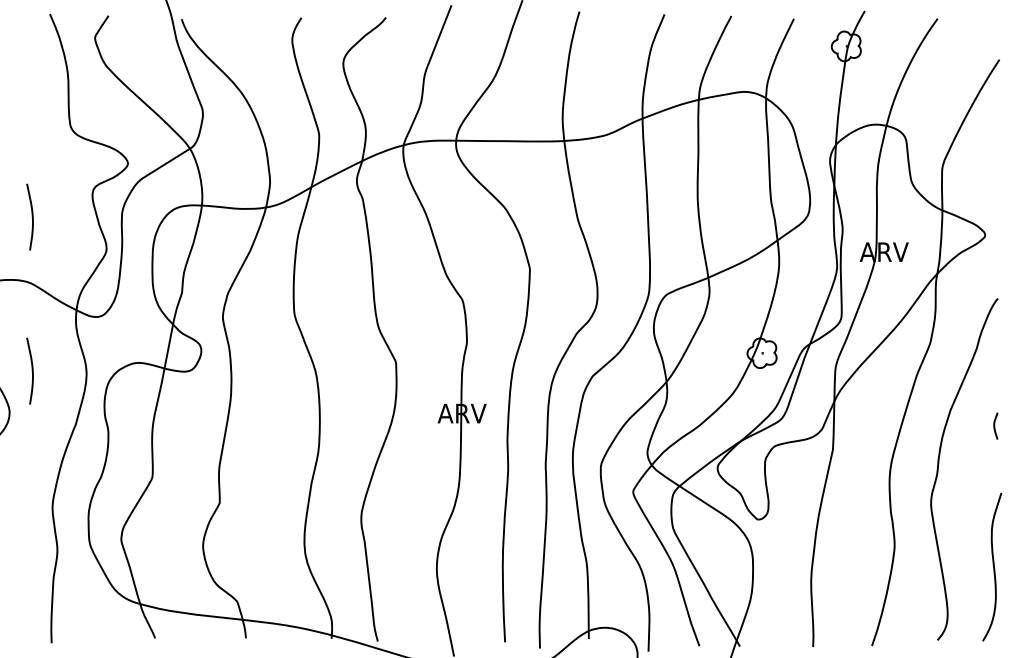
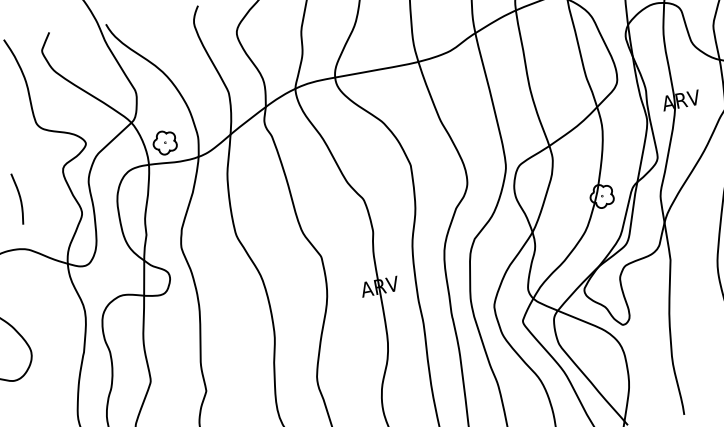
part: (226, 181) -> (164, 142), added
curve: (31, 370) -> (42, 316), removed

